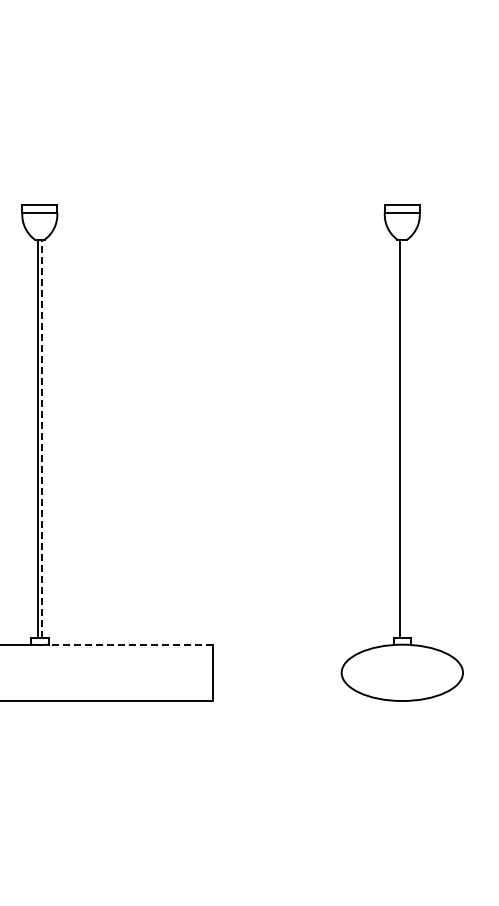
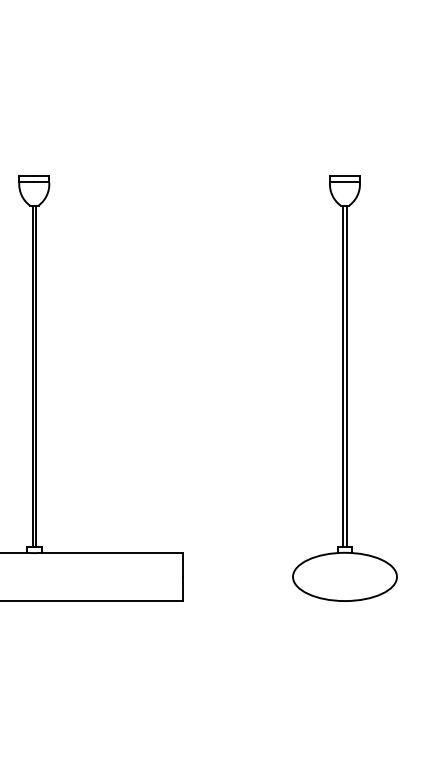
line: (42, 438) -> (36, 376), dashed -> solid
line: (404, 438) -> (346, 376), added
line: (130, 644) -> (112, 552), dashed -> solid

